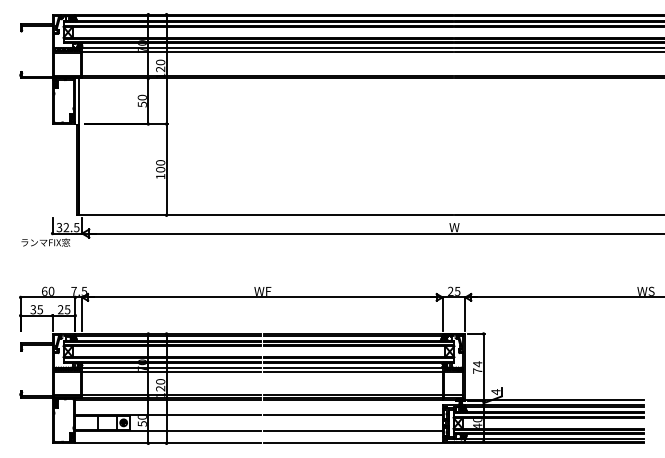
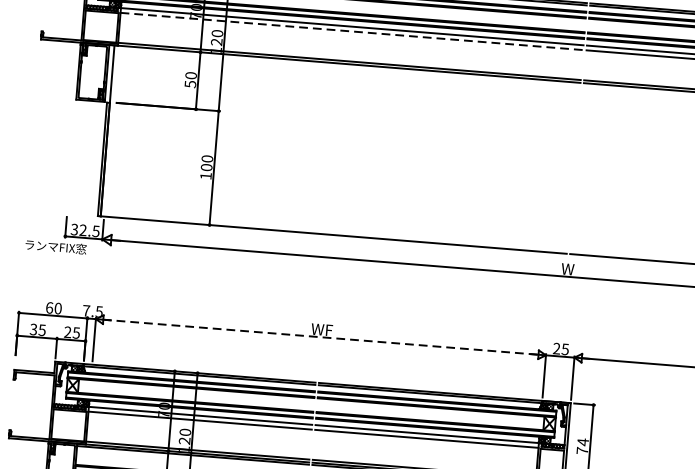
line: (267, 52) -> (351, 31), solid -> dashed
line: (261, 297) -> (319, 337), solid -> dashed

